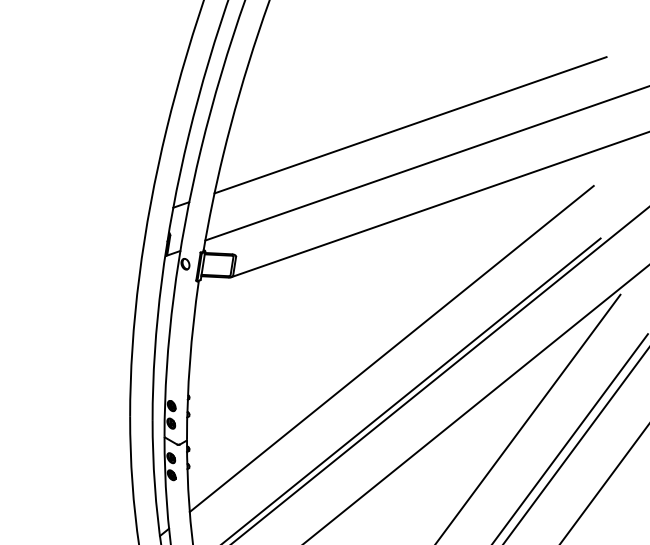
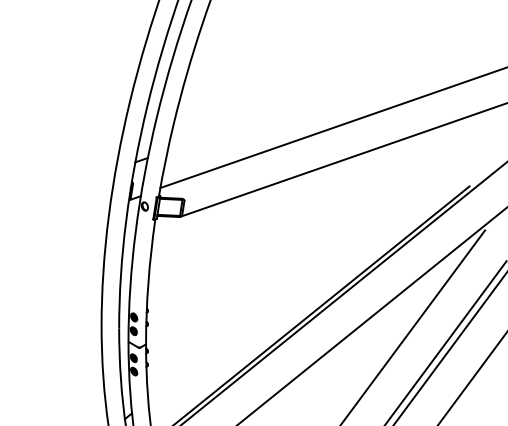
line: (410, 124) -> (320, 97), removed
line: (392, 348) -> (306, 272), removed

